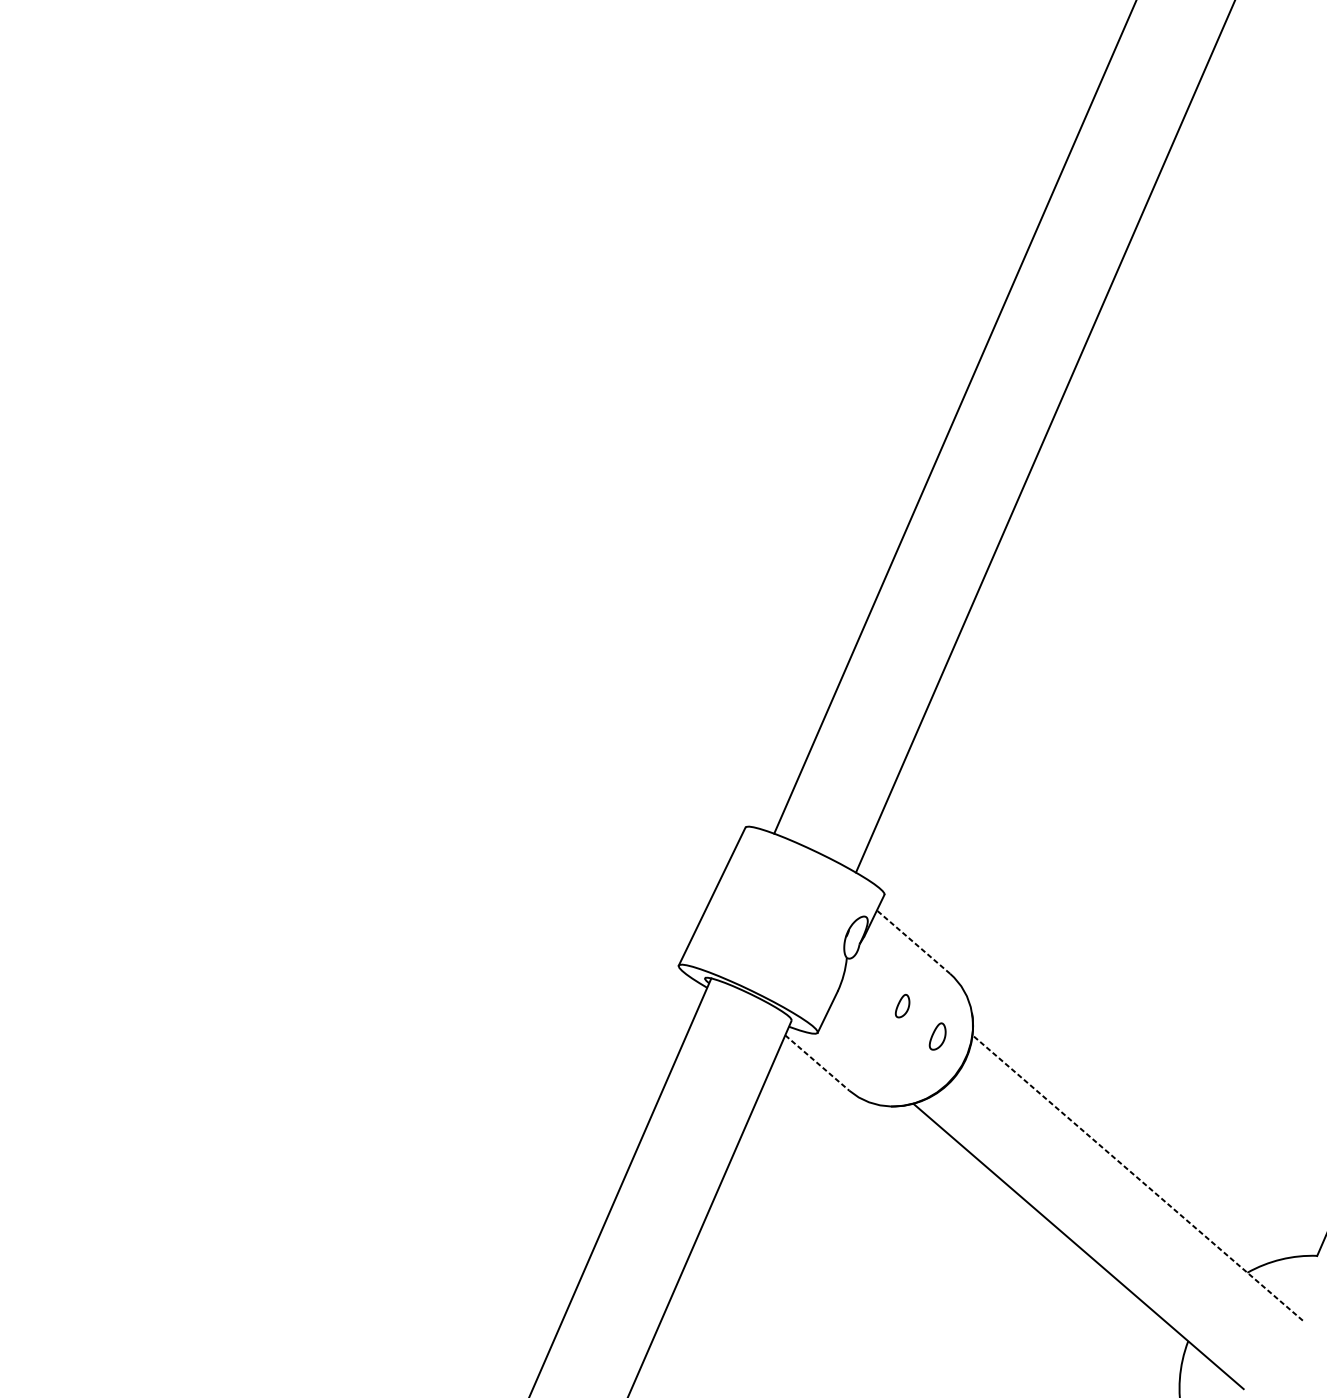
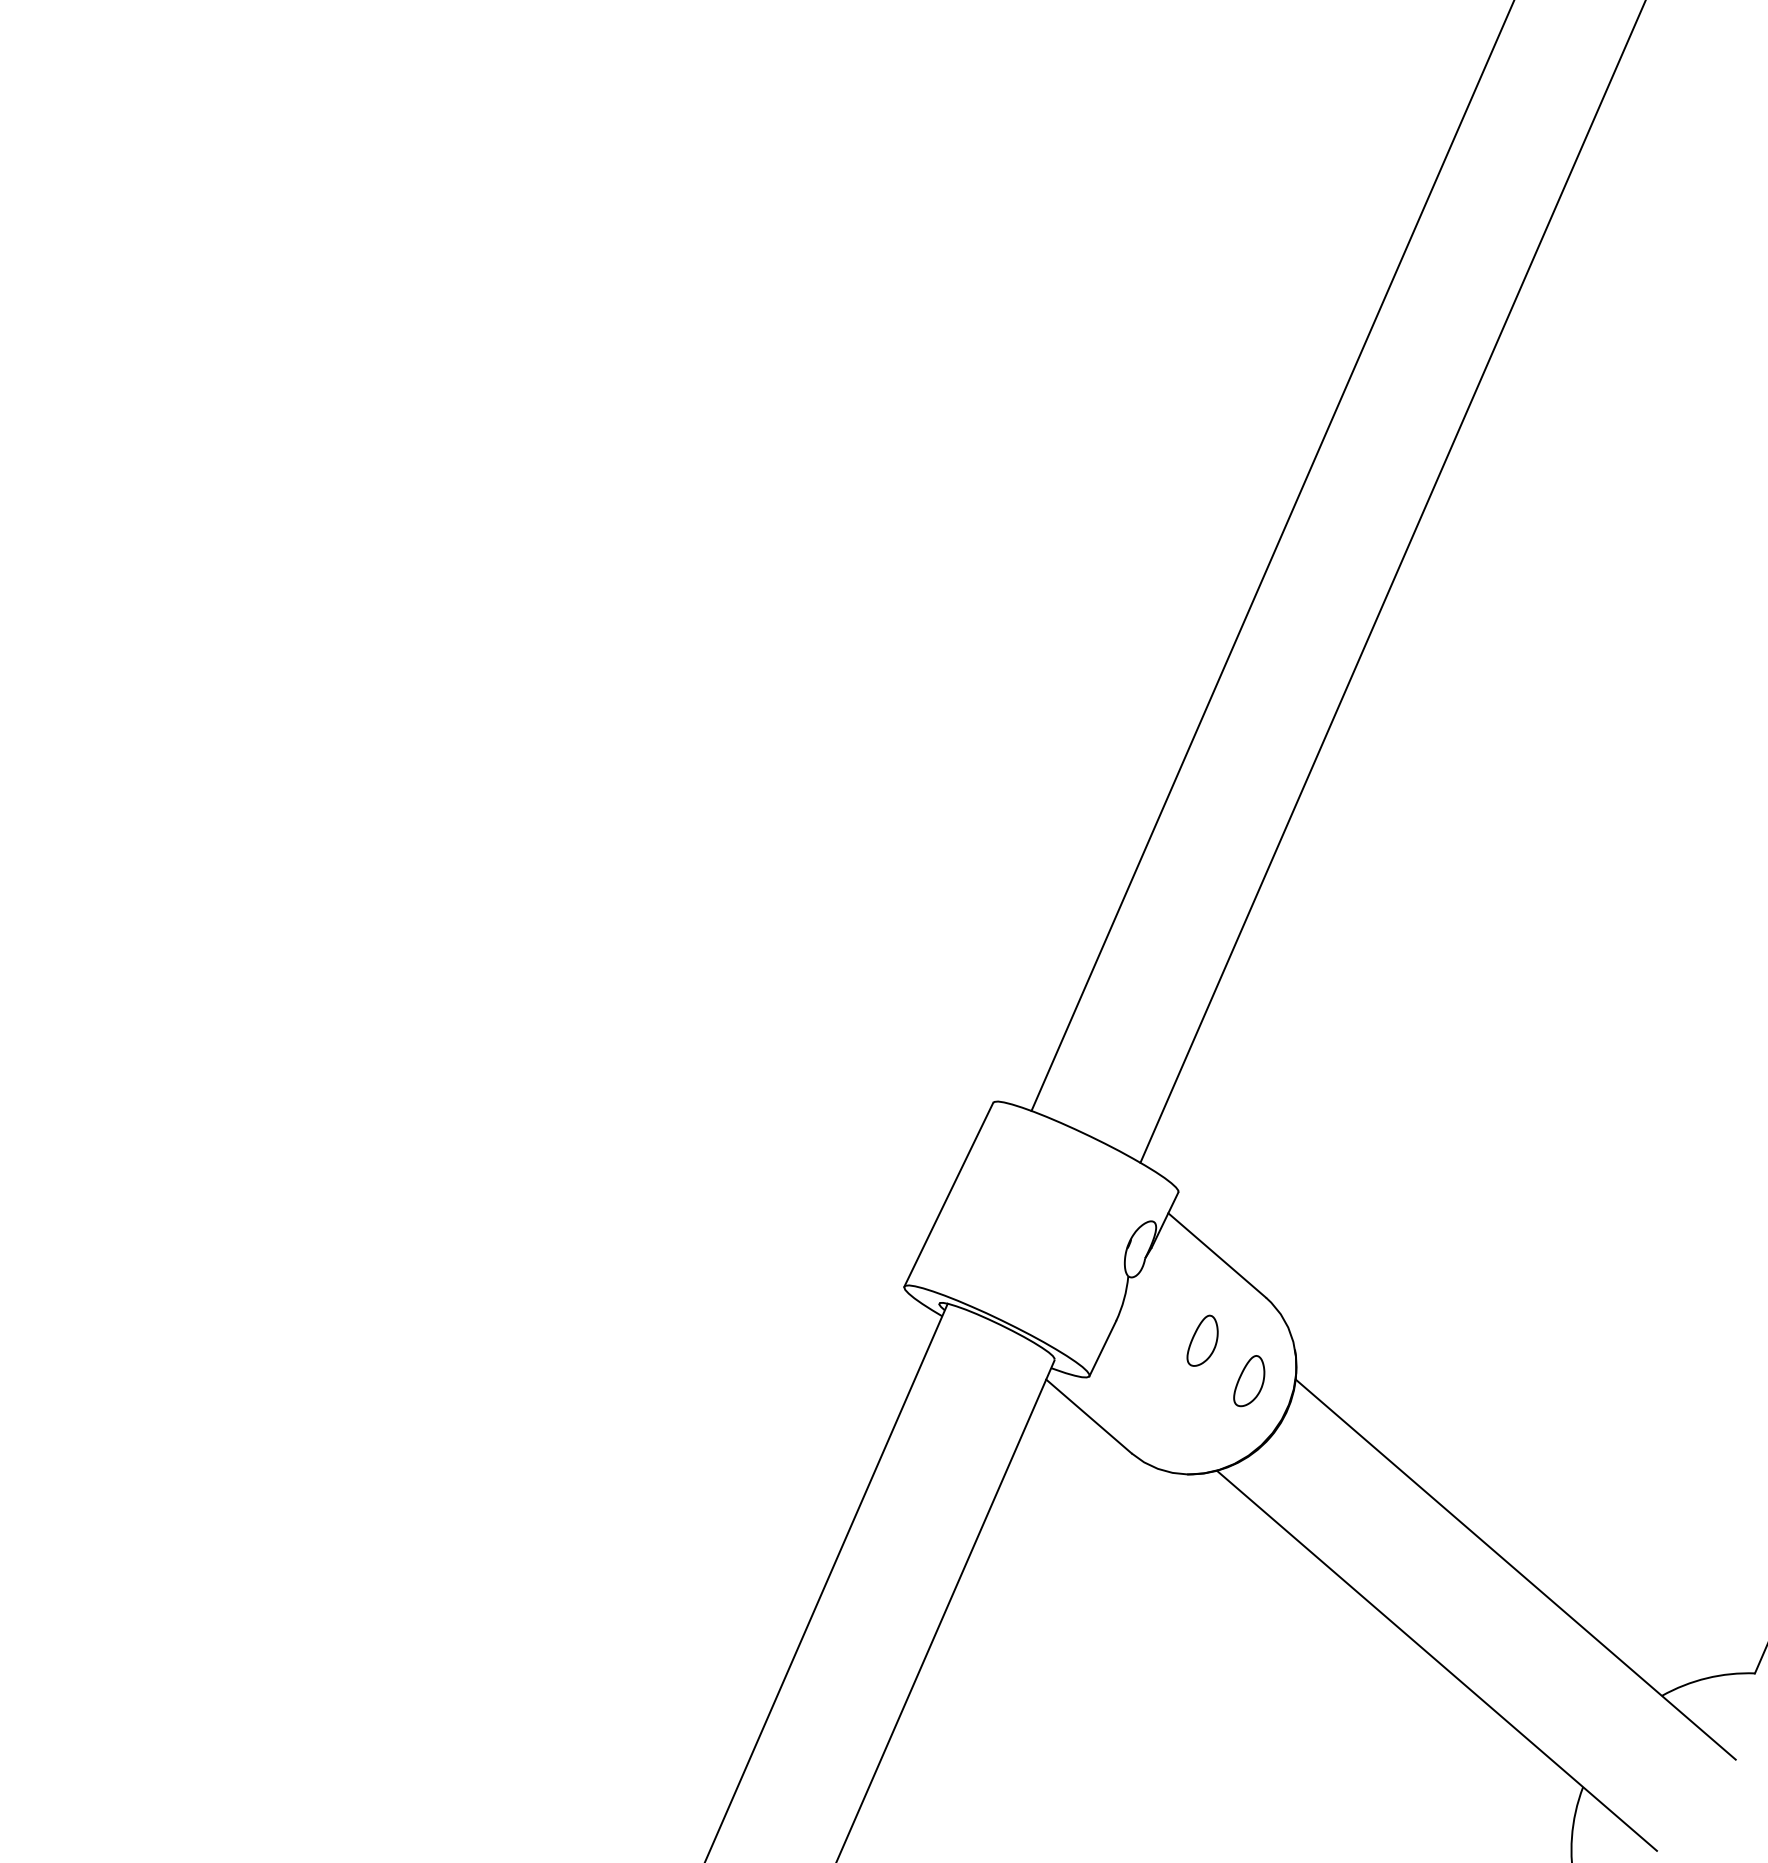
line: (913, 942) -> (1217, 1255), dashed -> solid
part: (902, 1005) -> (1202, 1340), size x1.67
part: (937, 1036) -> (1249, 1381), size x1.43
line: (817, 1063) -> (1089, 1416), dashed -> solid
line: (1137, 1177) -> (1515, 1569), dashed -> solid

